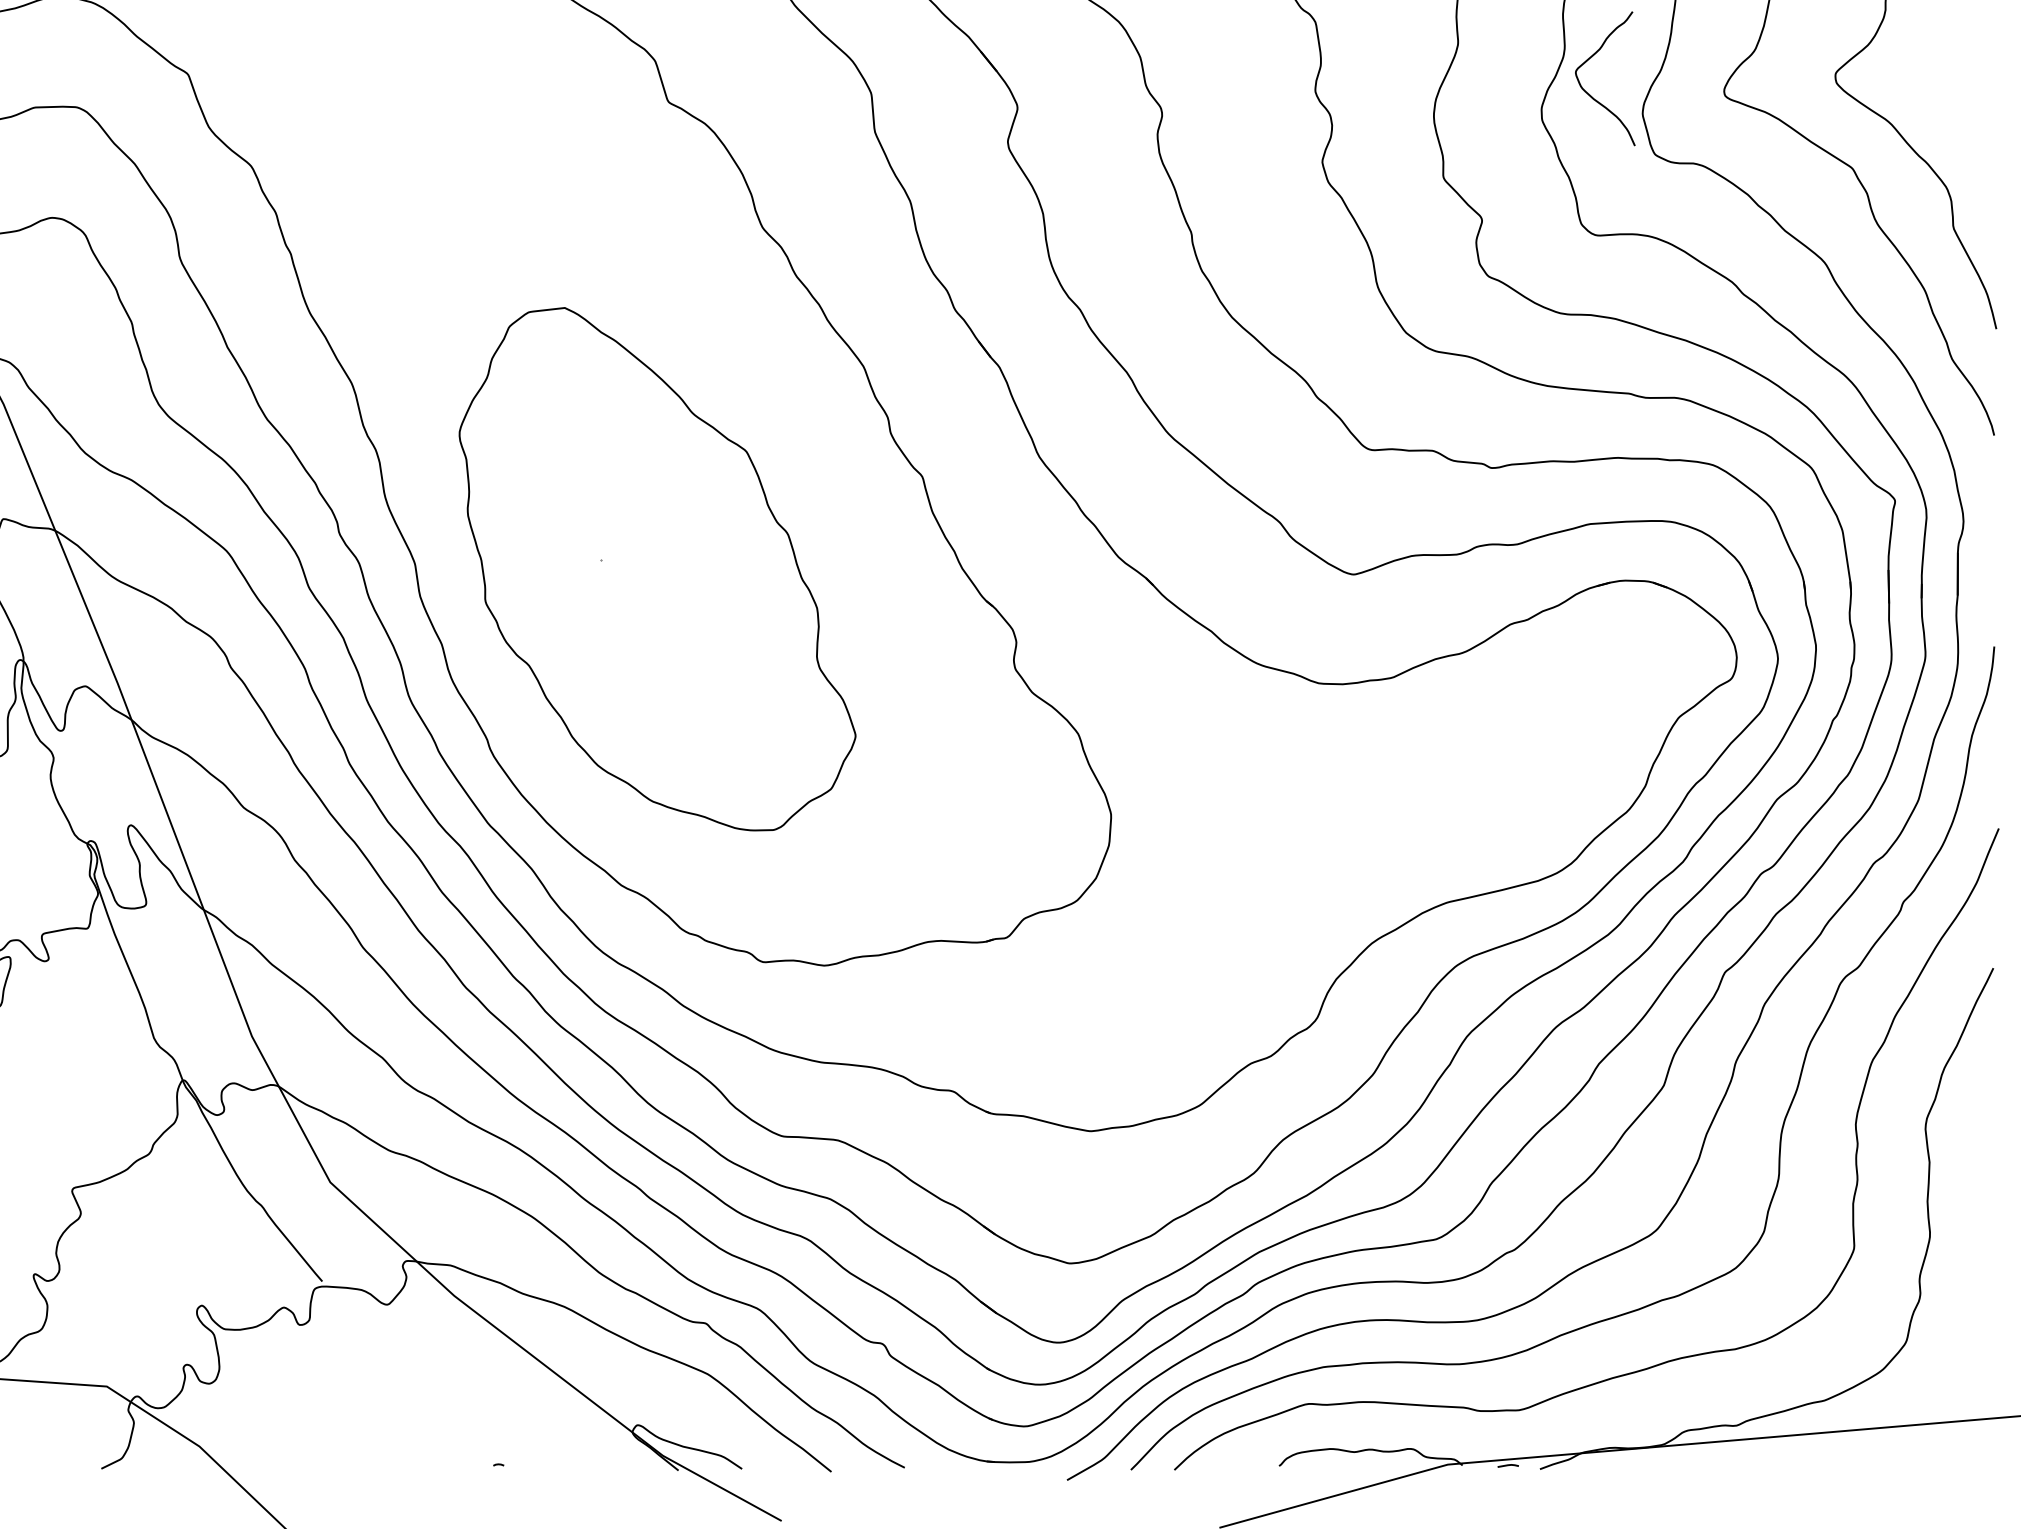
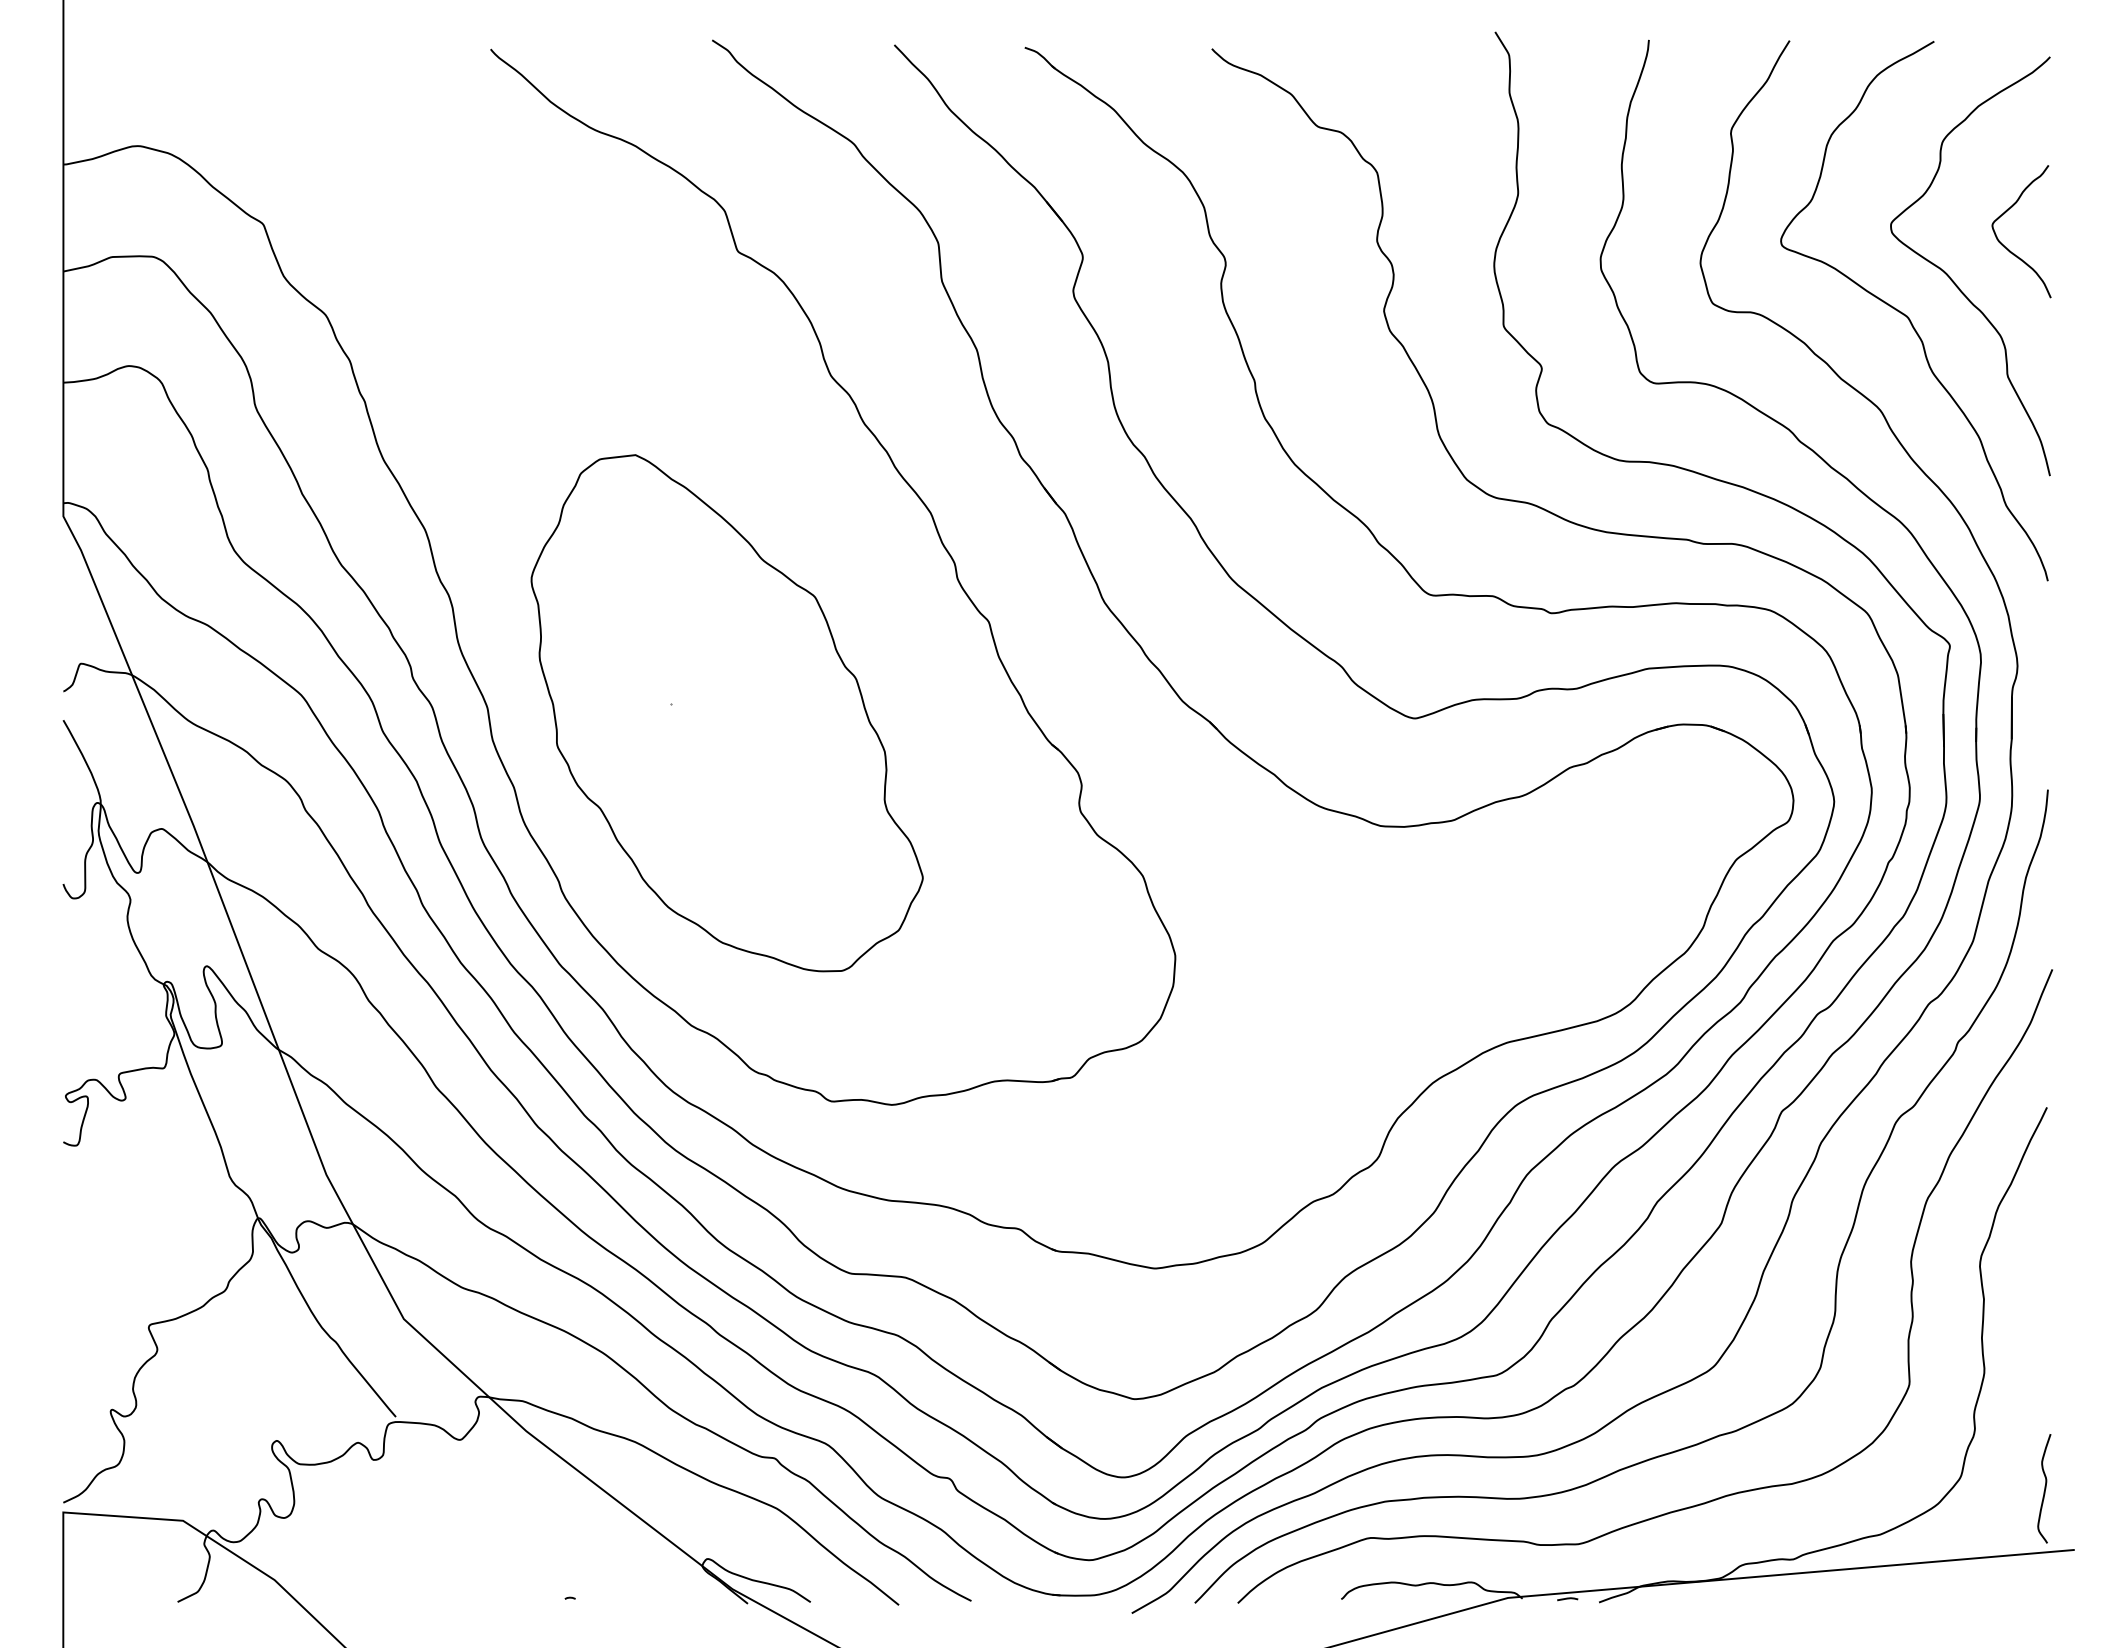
curve: (1592, 95) -> (2008, 248), moved
curve: (1990, 1353) -> (2044, 1488), added

